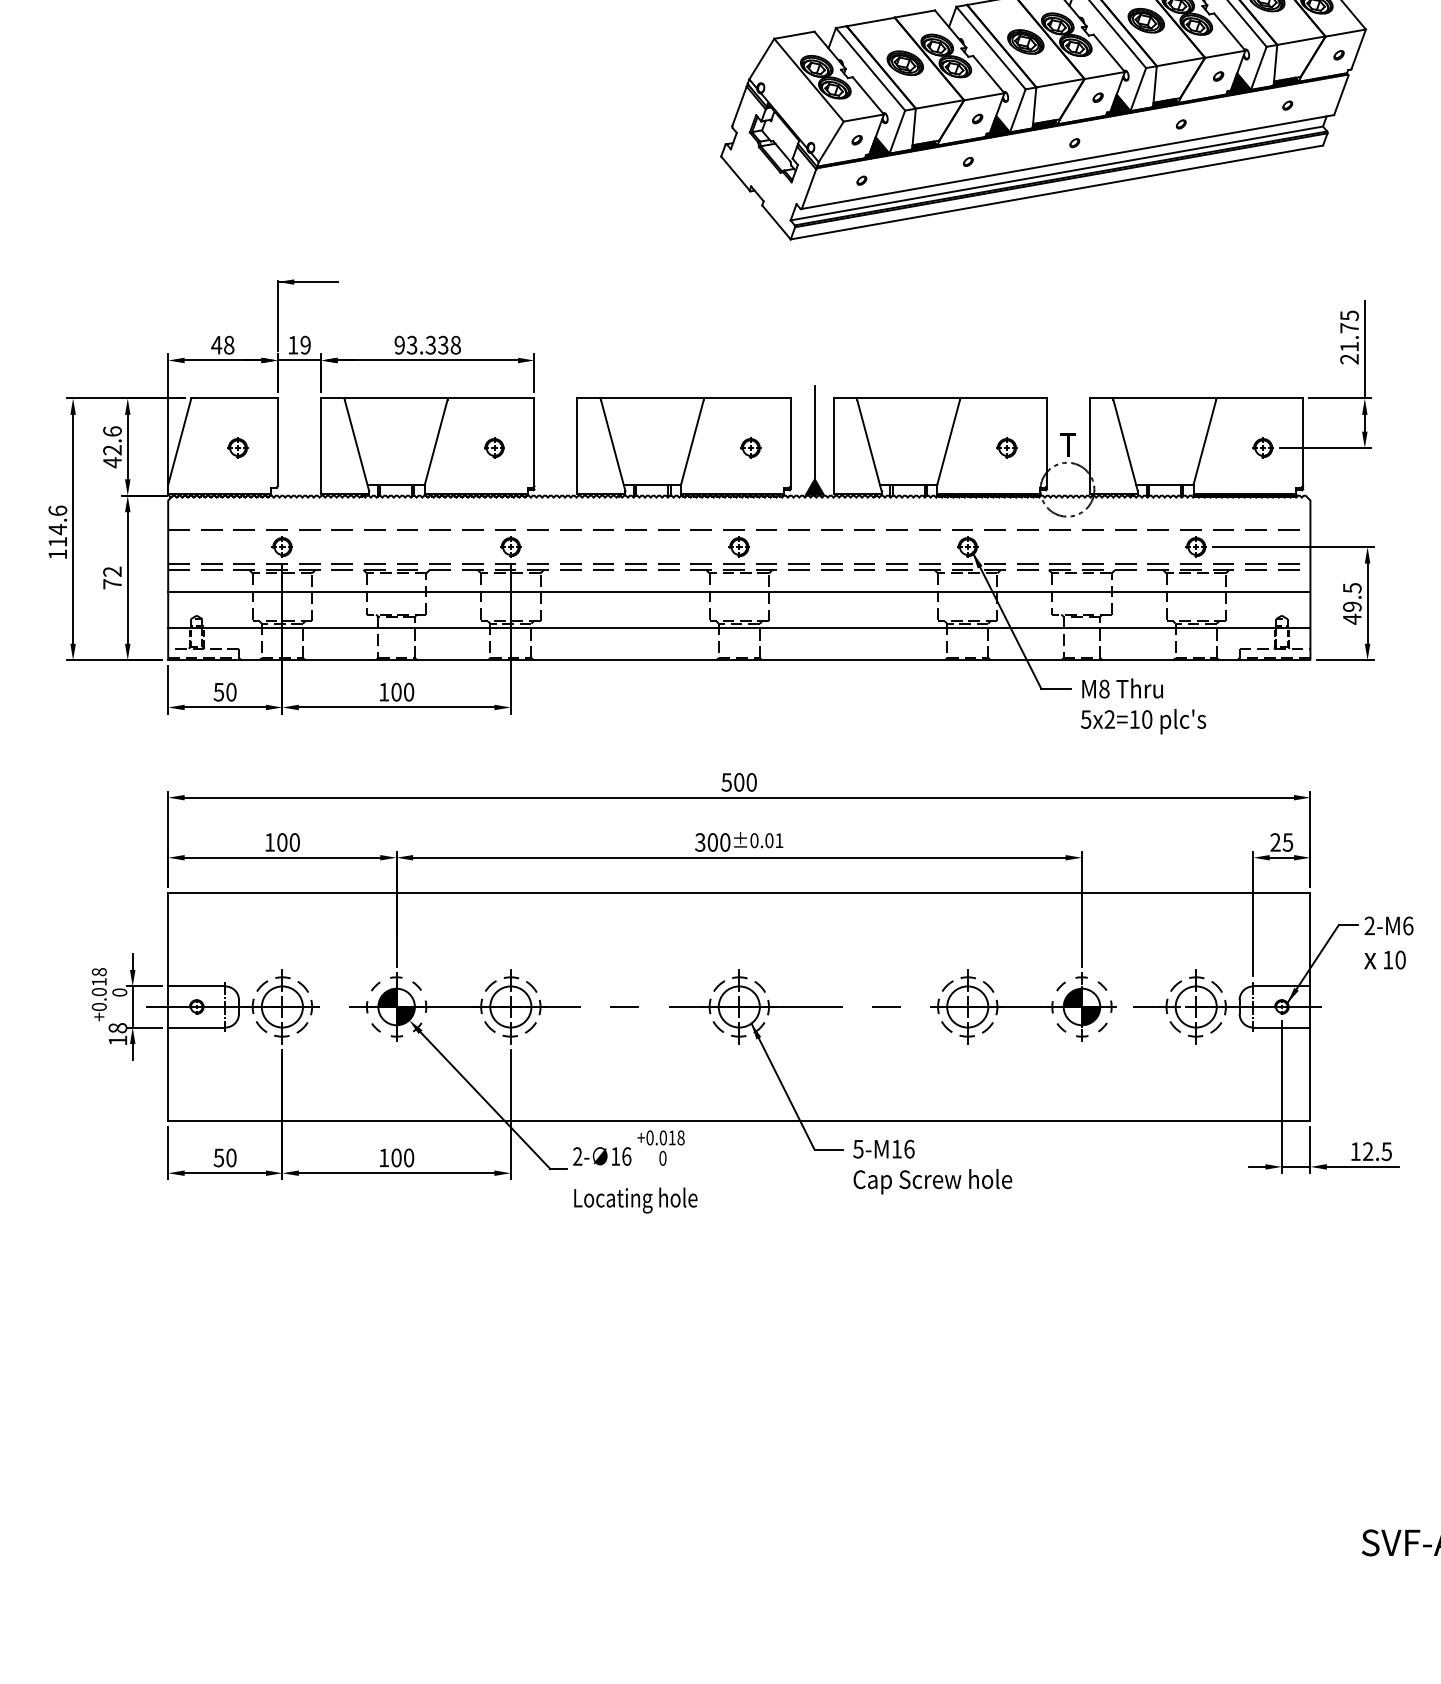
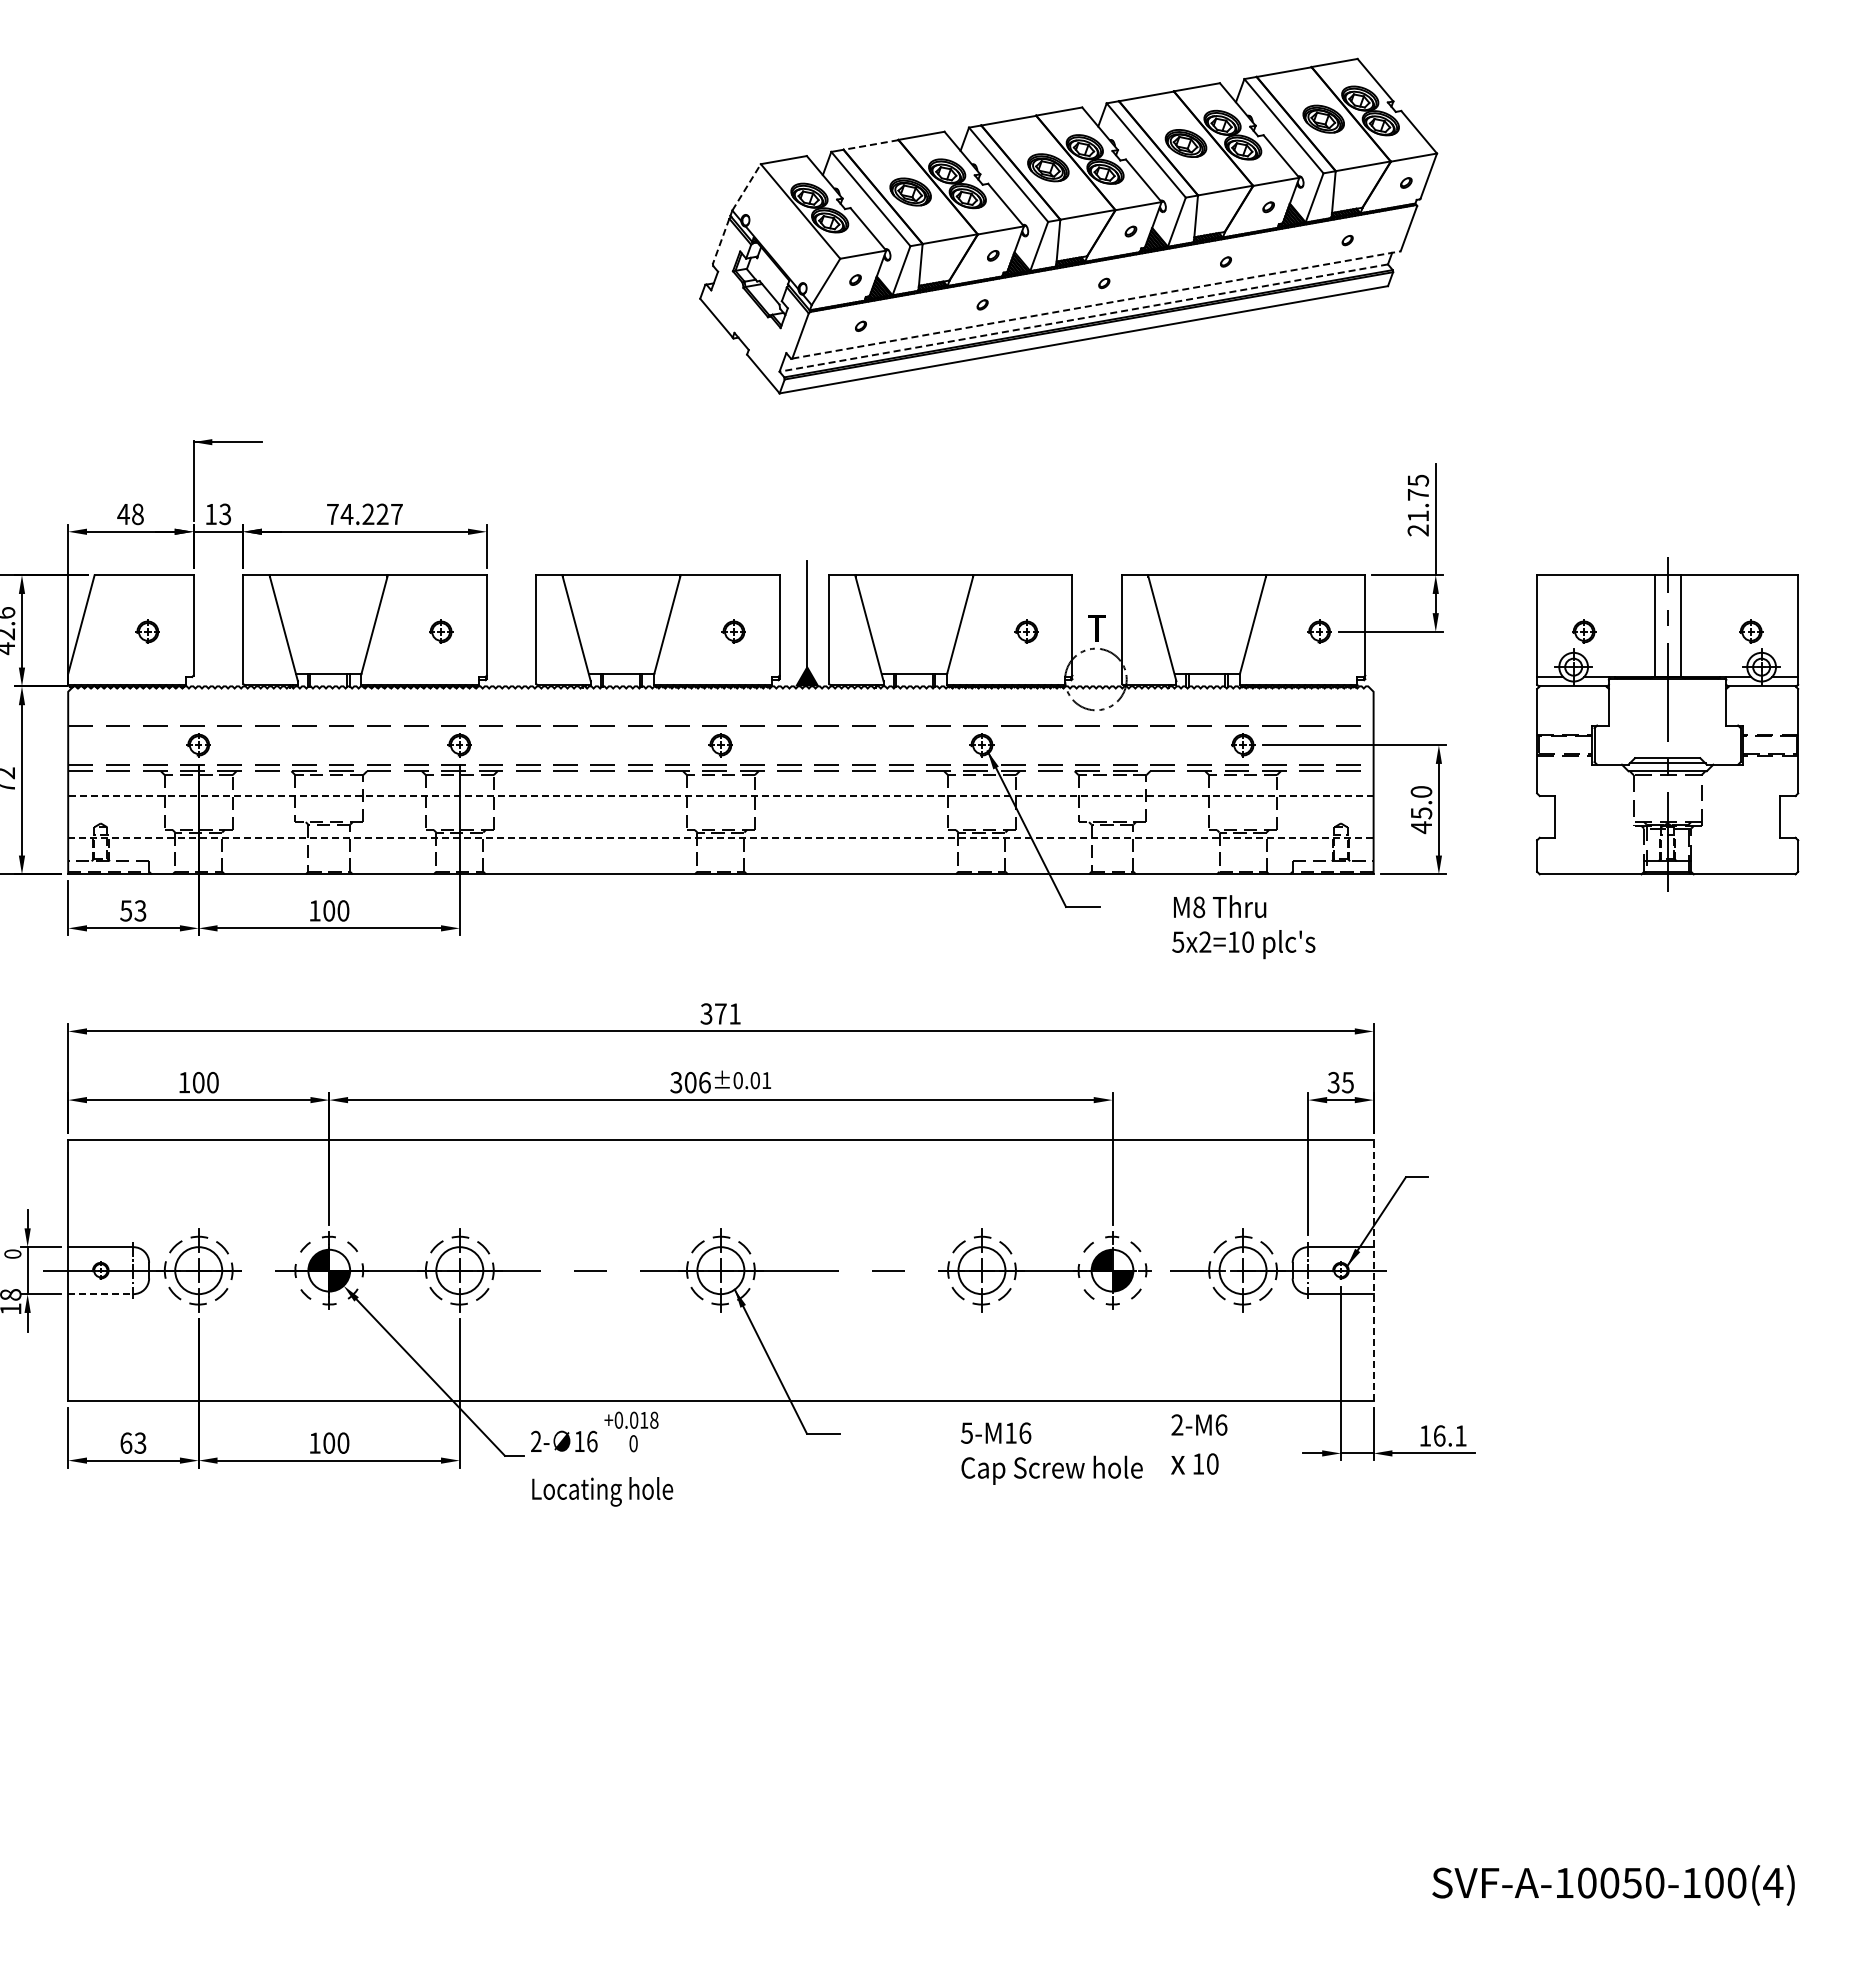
line: (871, 21) -> (871, 144), solid -> dashed
line: (761, 58) -> (746, 186), solid -> dashed
line: (738, 106) -> (720, 241), solid -> dashed
line: (1067, 161) -> (1096, 304), solid -> dashed
line: (1056, 173) -> (1083, 318), solid -> dashed
text: (305, 345) -> (225, 514), 19 -> 13
text: (427, 345) -> (364, 514), 93.338 -> 74.227
line: (738, 592) -> (720, 796), solid -> dashed
text: (1352, 597) -> (1421, 802), 49.5 -> 45.0
line: (738, 627) -> (720, 837), solid -> dashed
text: (231, 691) -> (140, 910), 50 -> 53
text: (1143, 706) -> (1243, 927), moved
text: (738, 781) -> (720, 1013), 500 -> 371
text: (724, 842) -> (704, 1082), 300 -> 306
text: (1275, 842) -> (1333, 1082), 25 -> 35
text: (1389, 942) -> (1199, 1444), moved
line: (1310, 1006) -> (1373, 1270), solid -> dashed
line: (196, 1027) -> (100, 1294), solid -> dashed
text: (1376, 1151) -> (1449, 1435), 12.5 -> 16.1
text: (225, 1157) -> (133, 1442), 50 -> 63
text: (932, 1166) -> (1051, 1453), moved

